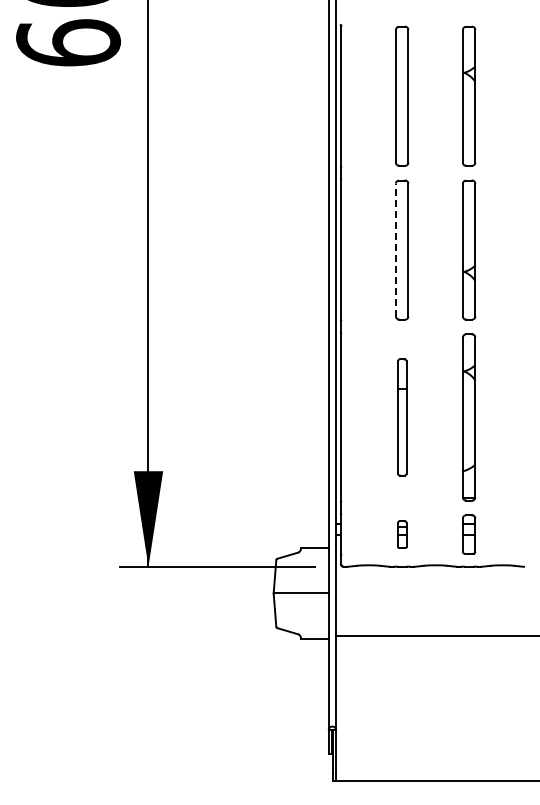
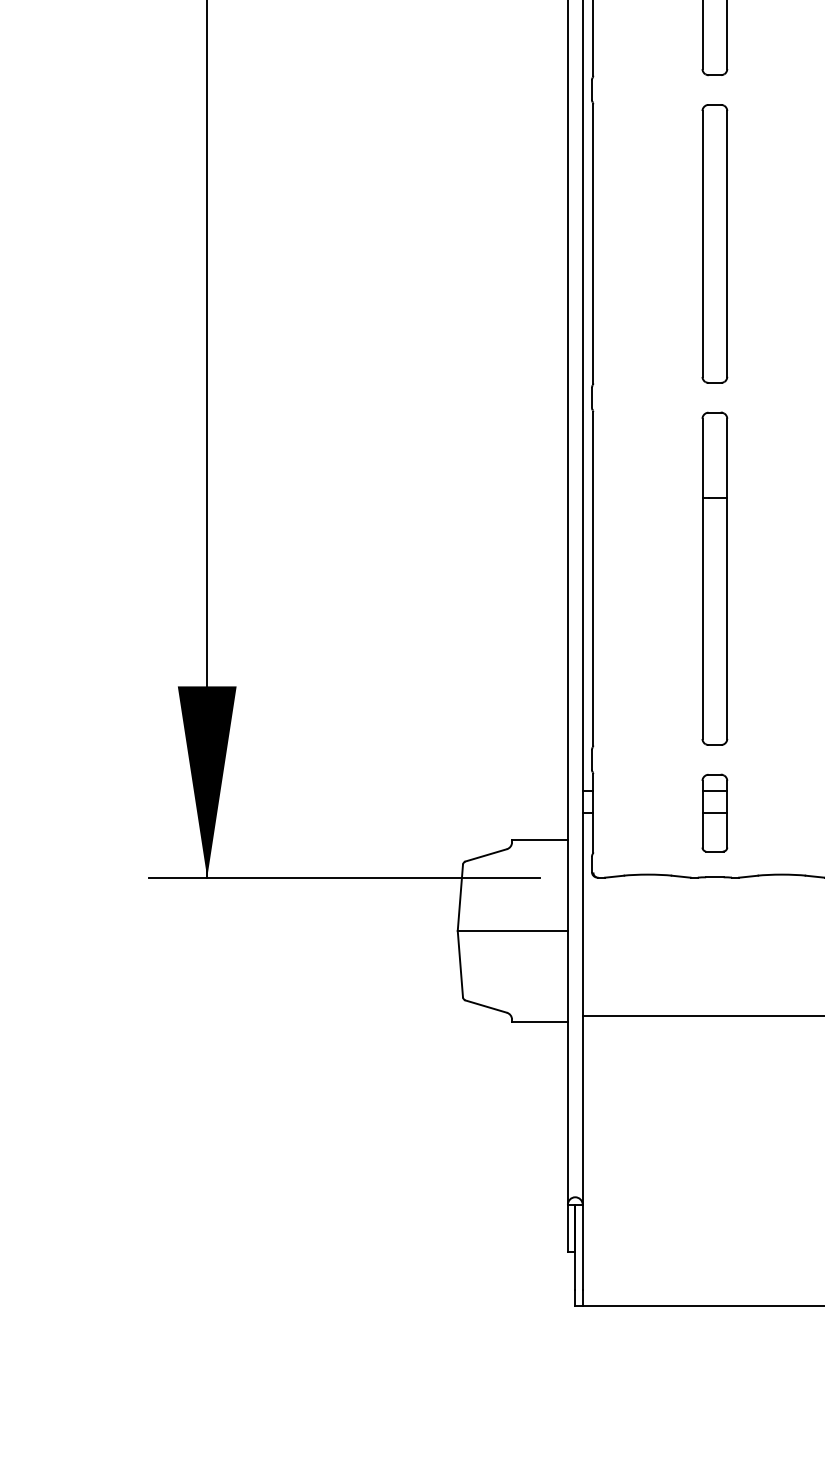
line: (395, 249) -> (701, 242), dashed -> solid
part: (402, 417) -> (715, 578), size x1.43
part: (402, 534) -> (715, 812), size x1.43

